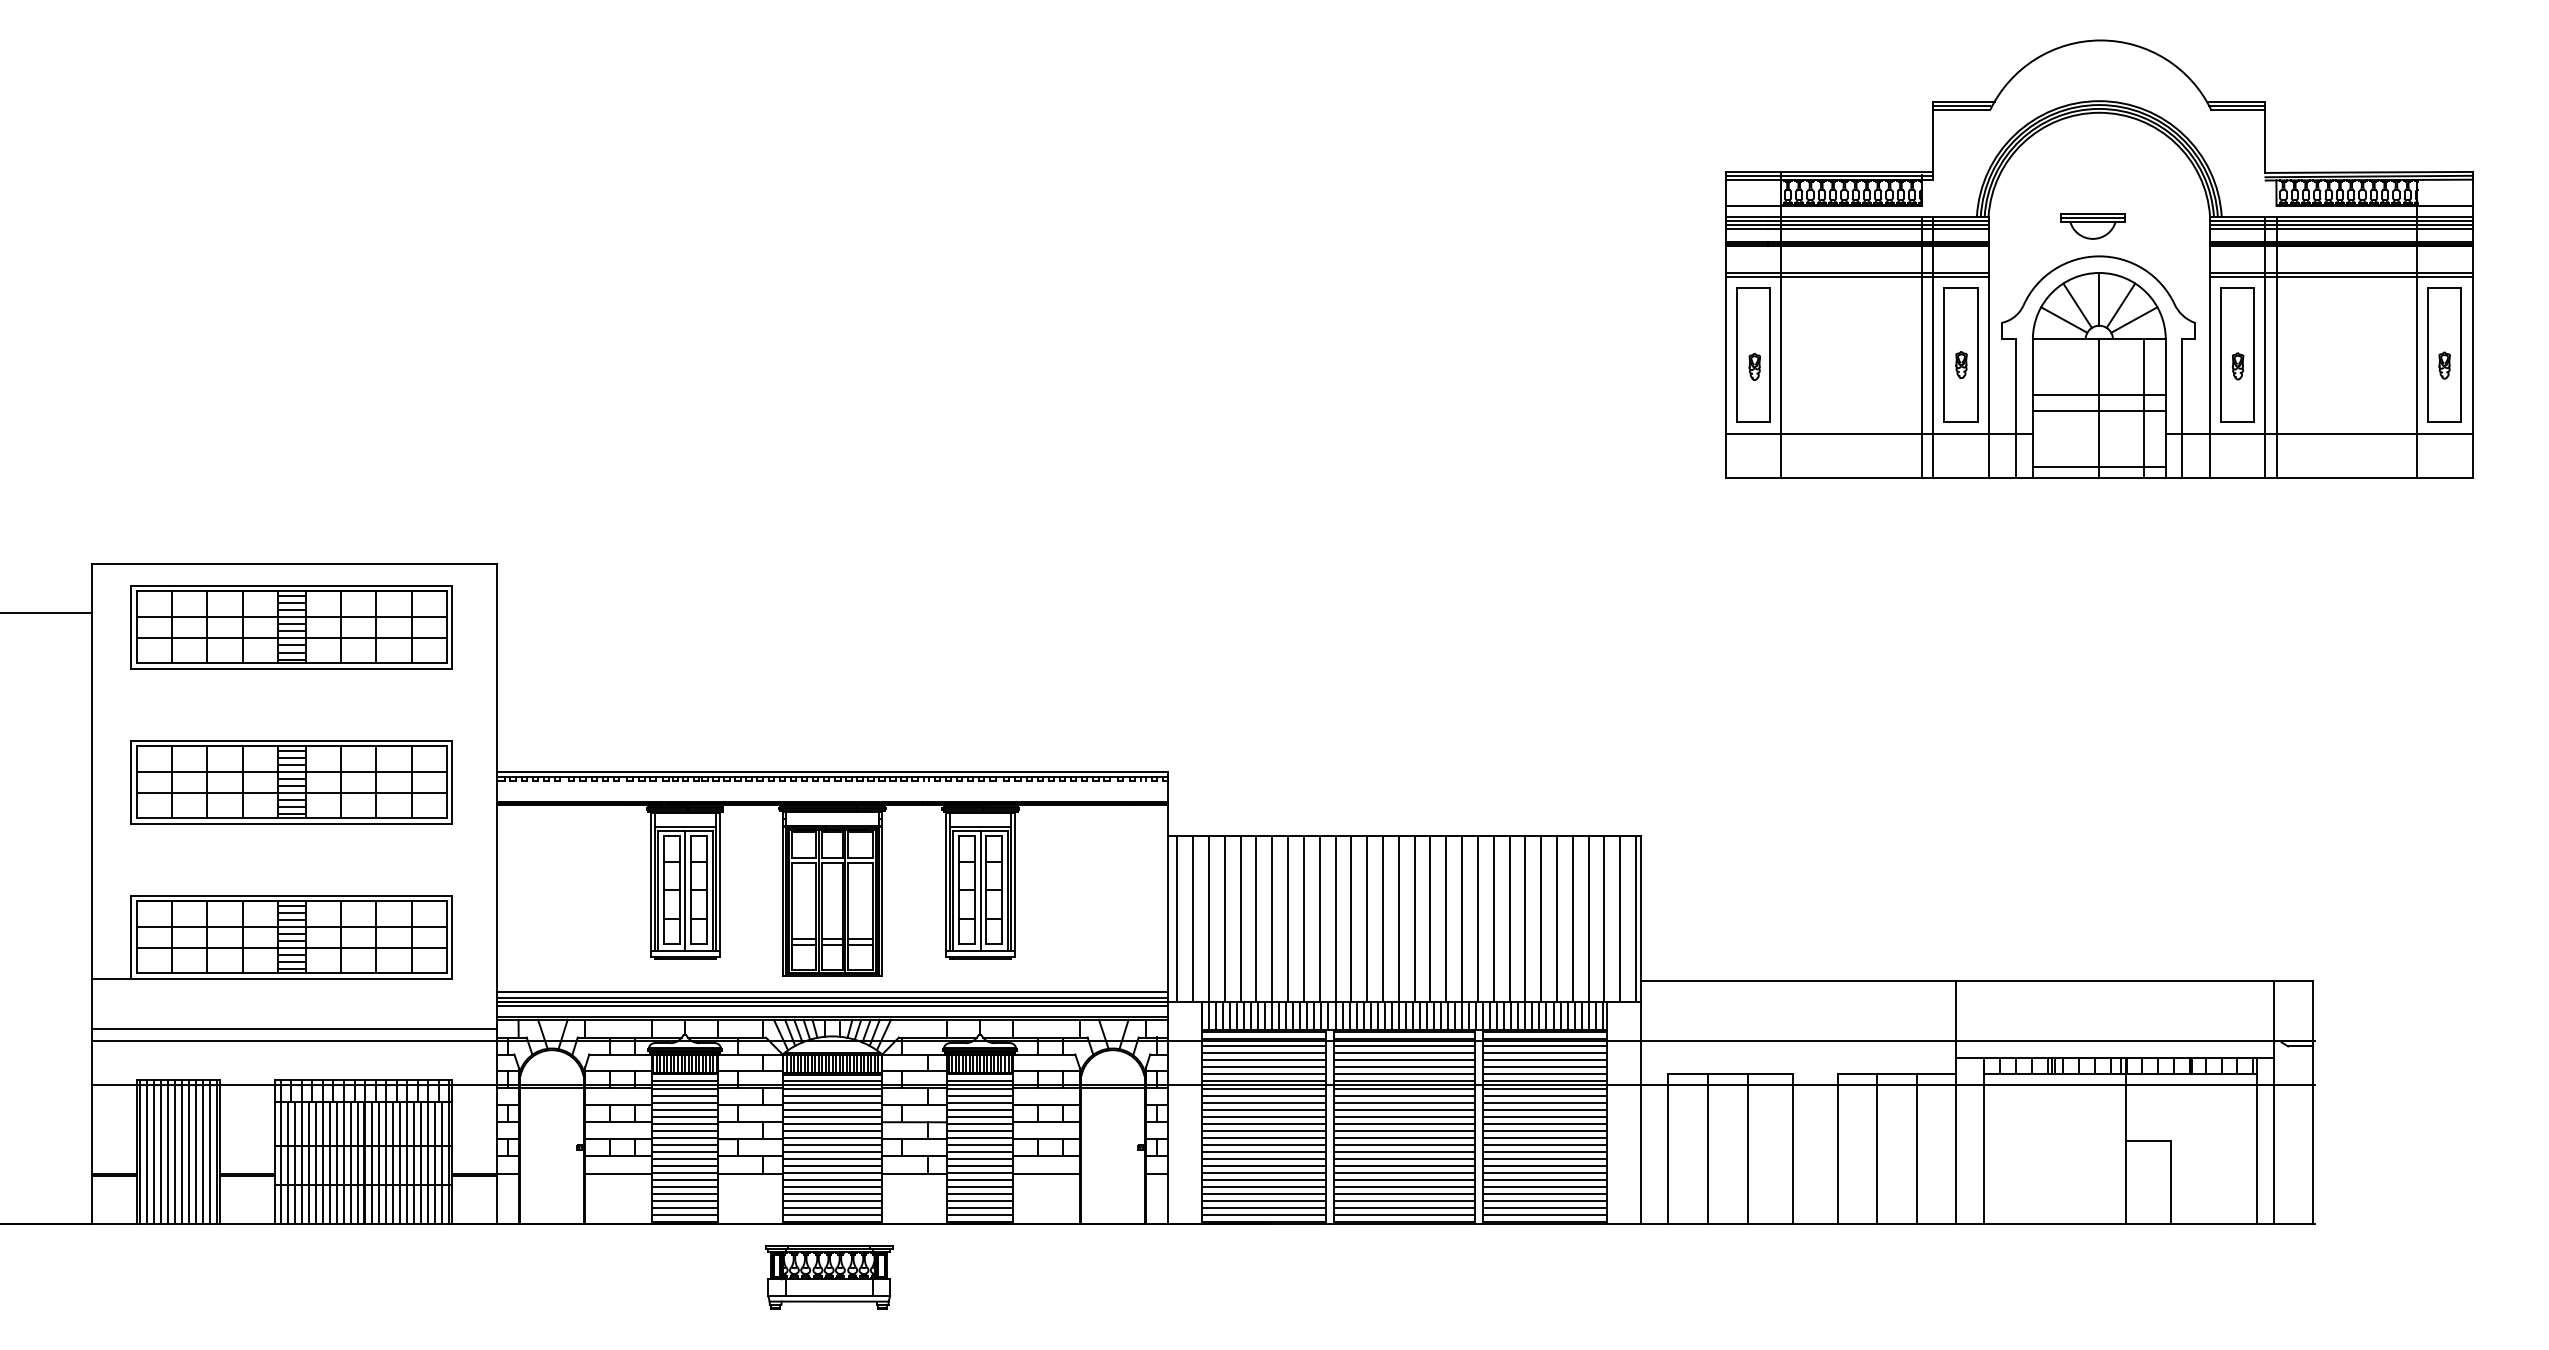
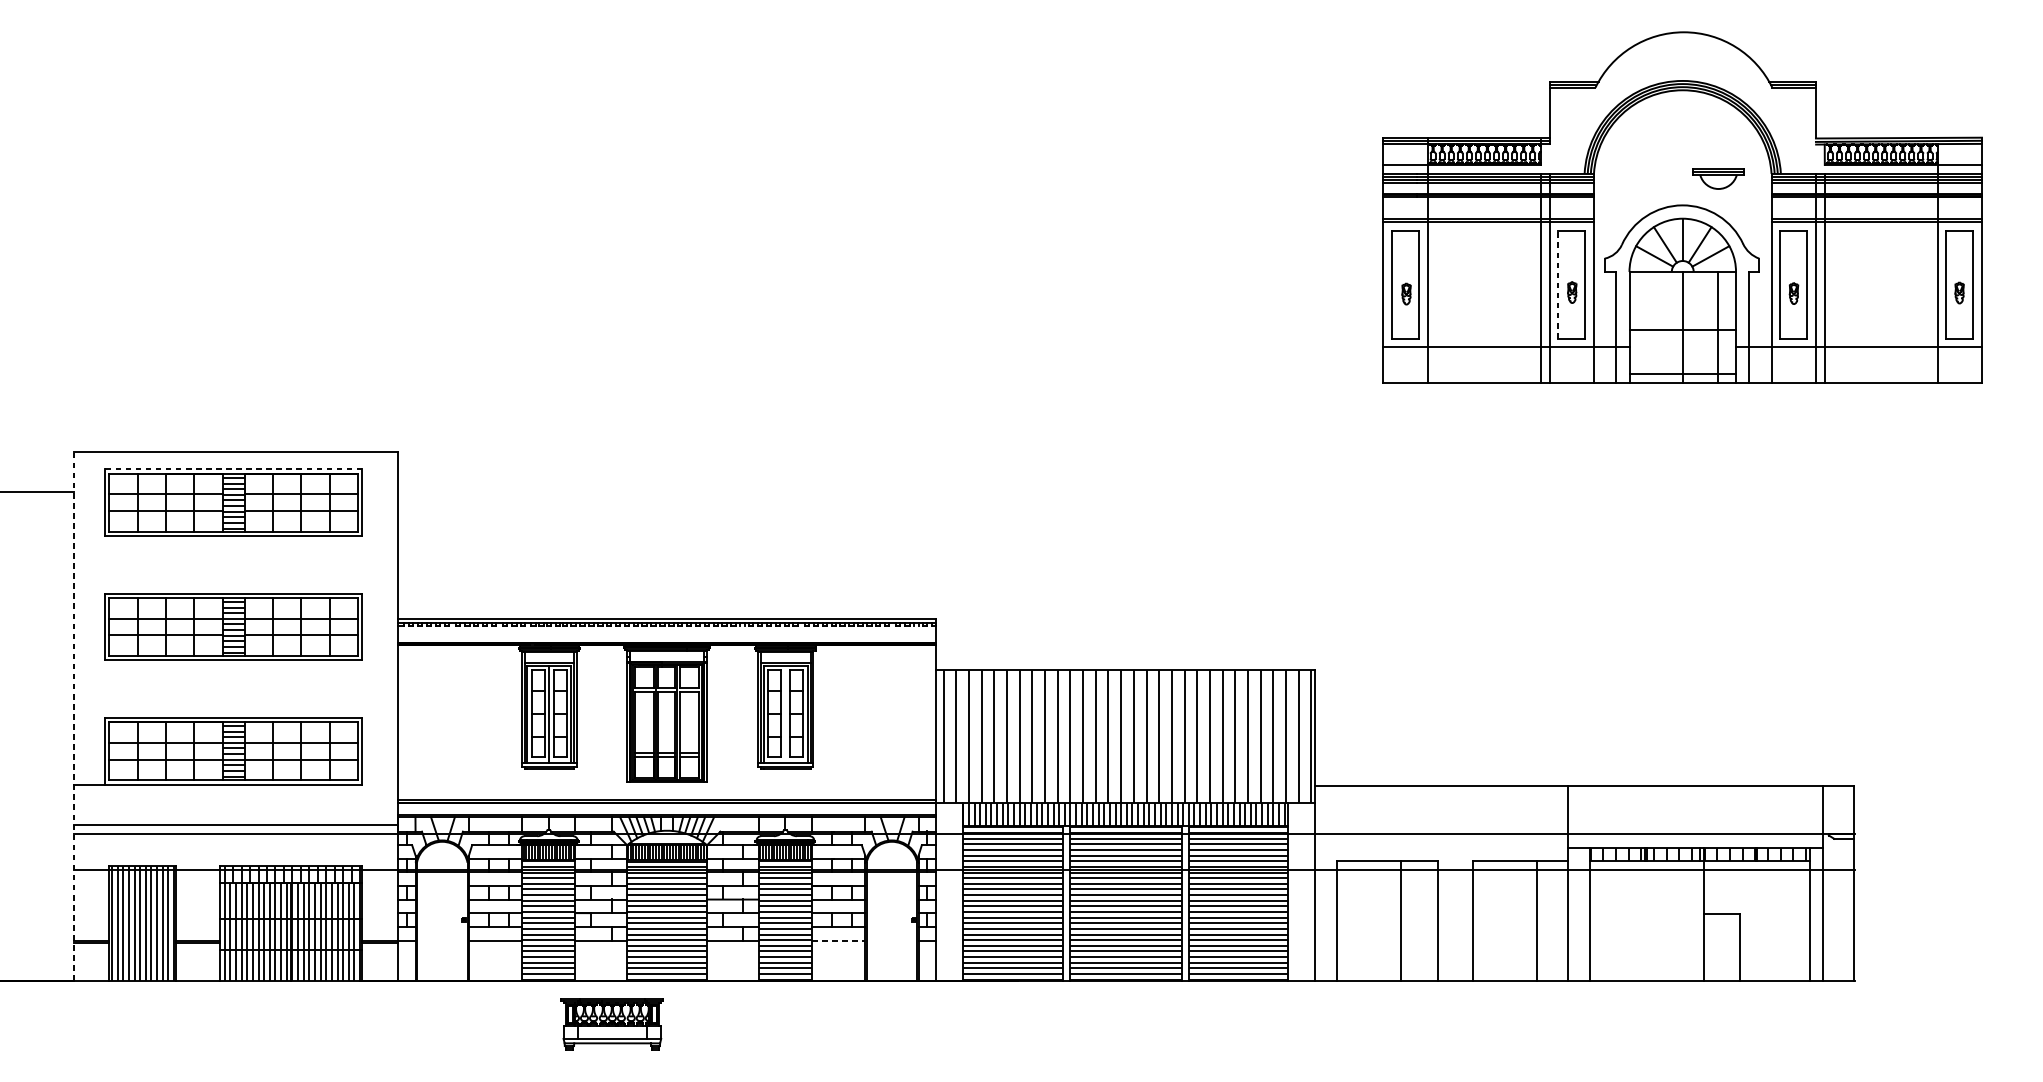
part: (2092, 226) -> (1718, 179), moved
line: (1944, 354) -> (1558, 284), solid -> dashed
line: (2098, 394) -> (1682, 316), removed
line: (291, 585) -> (233, 469), solid -> dashed
line: (980, 890) -> (785, 713), removed
line: (92, 893) -> (73, 716), solid -> dashed
line: (832, 992) -> (667, 795), removed
line: (832, 1006) -> (667, 806), removed
line: (1707, 1148) -> (1368, 920), removed
line: (1877, 1148) -> (1504, 920), removed
line: (1046, 1173) -> (838, 940), solid -> dashed
part: (829, 1277) -> (612, 1024), moved

